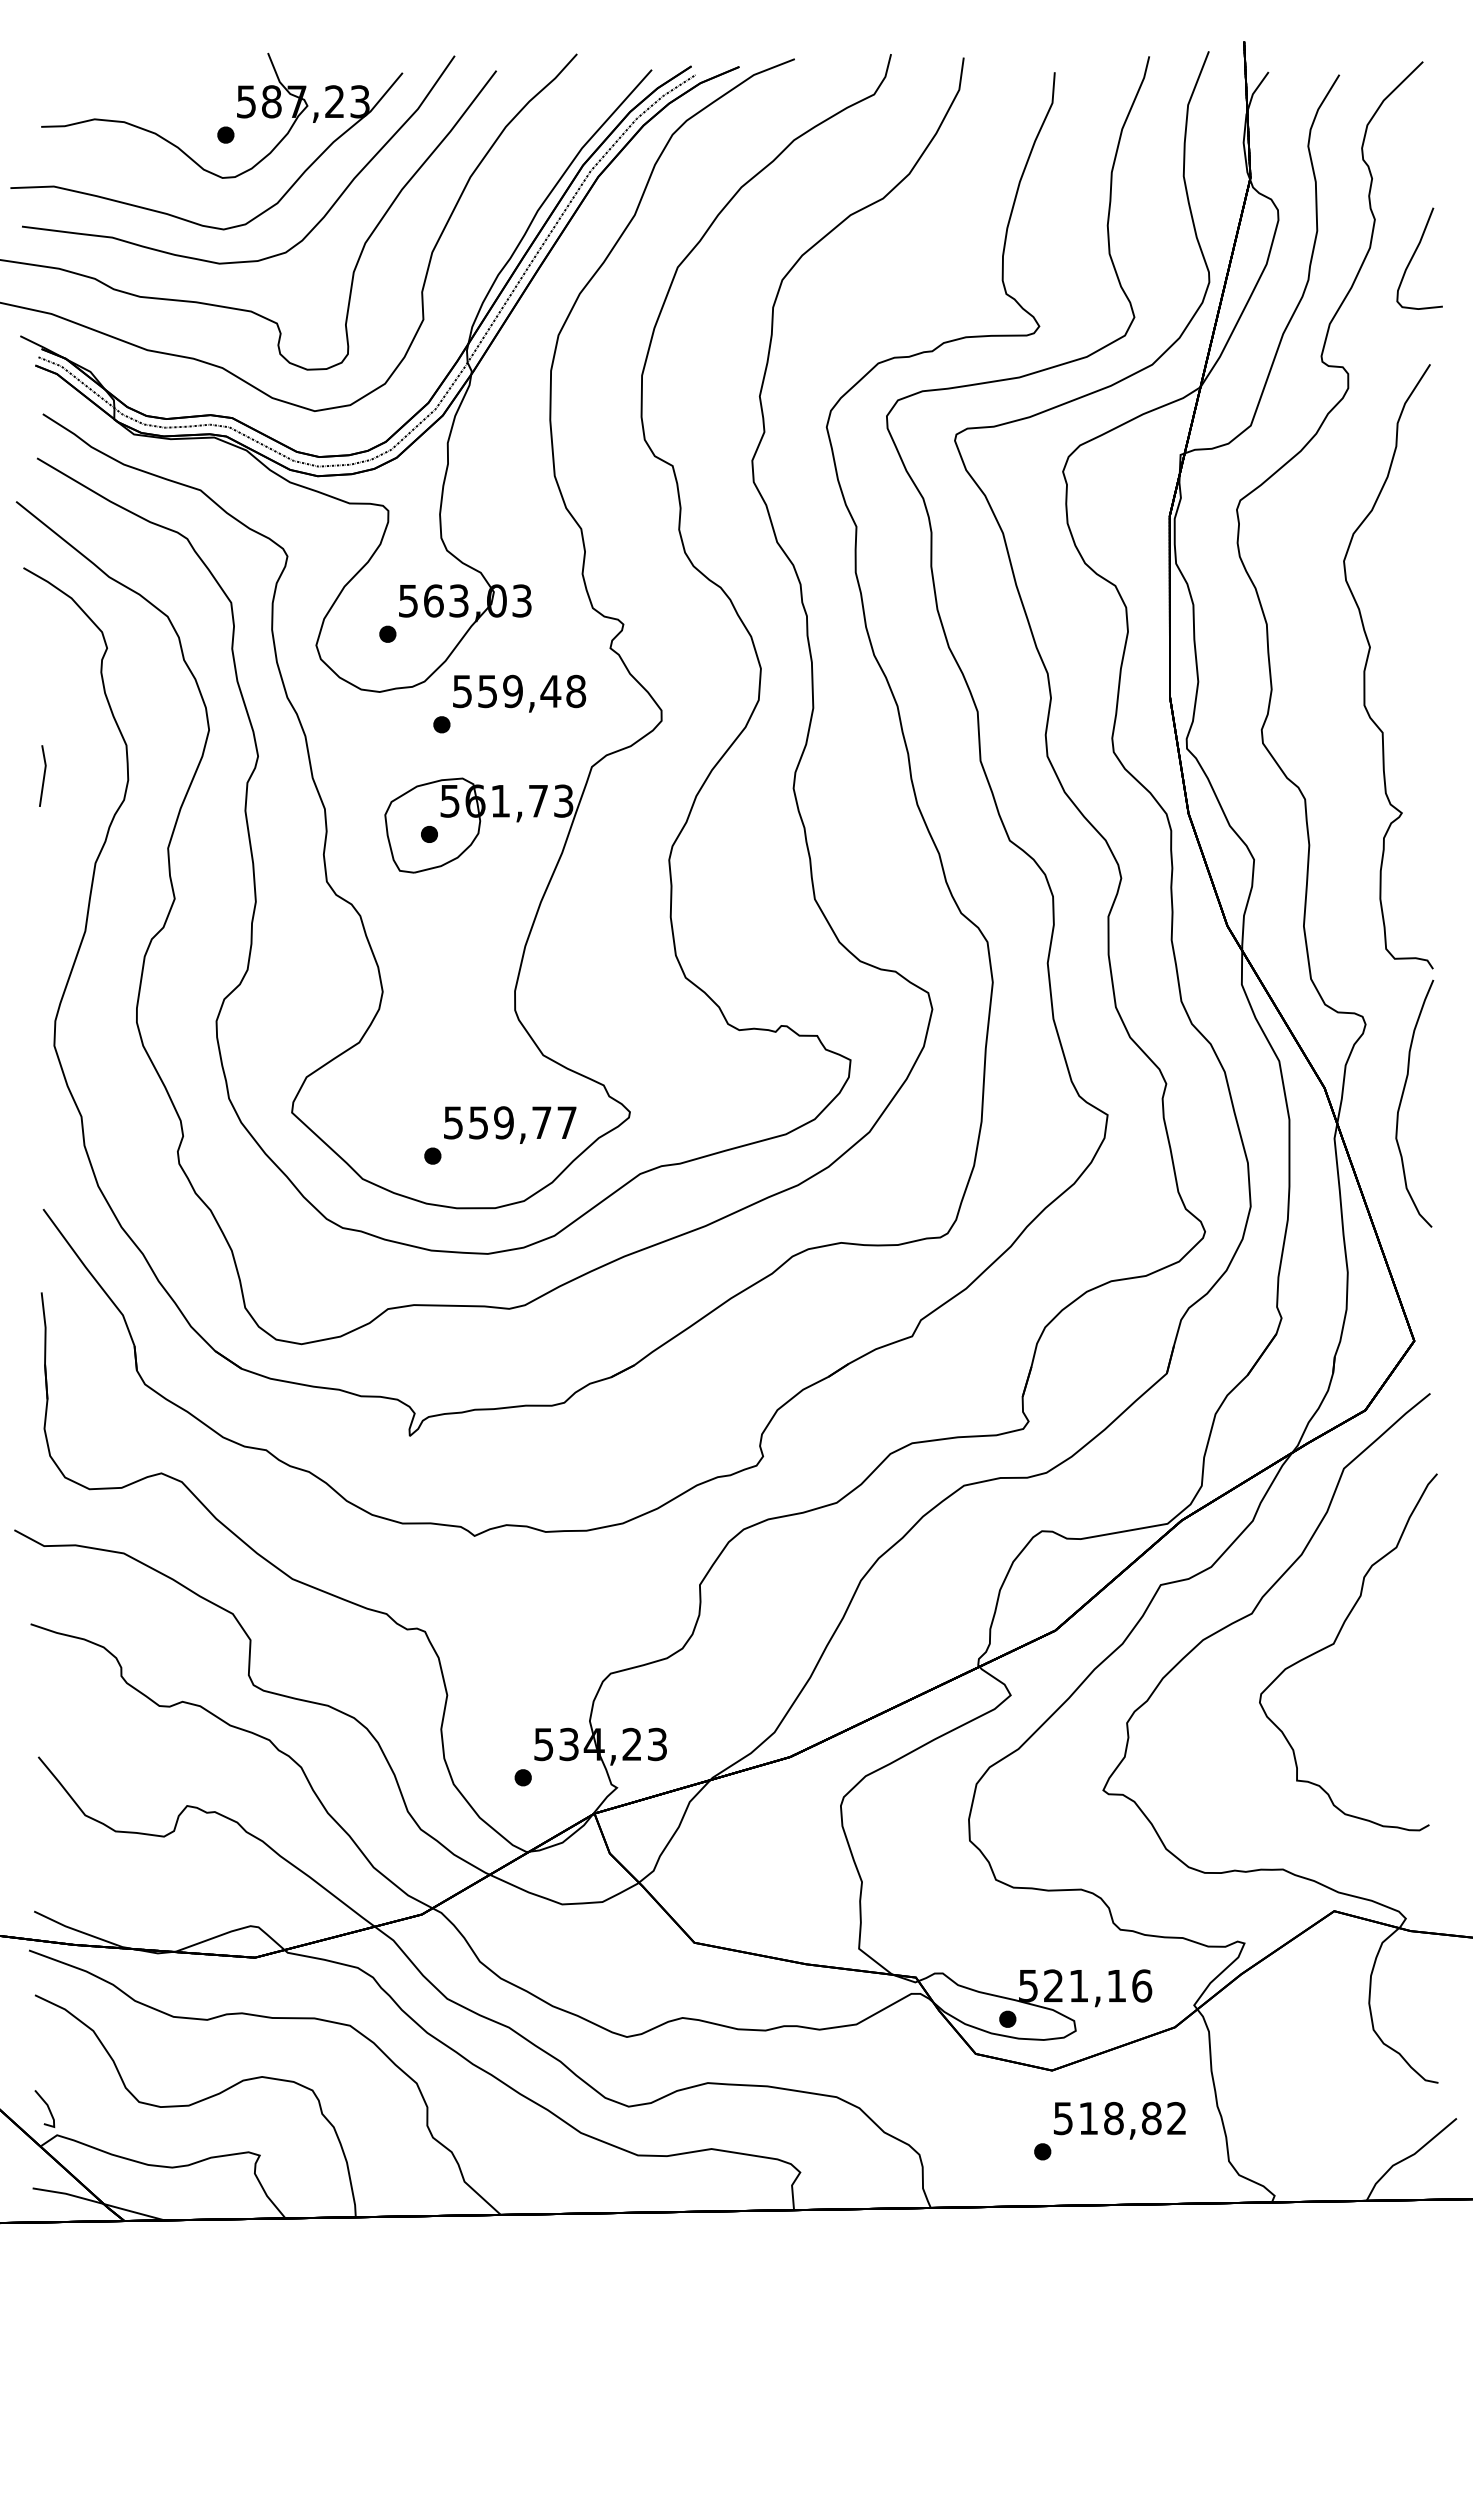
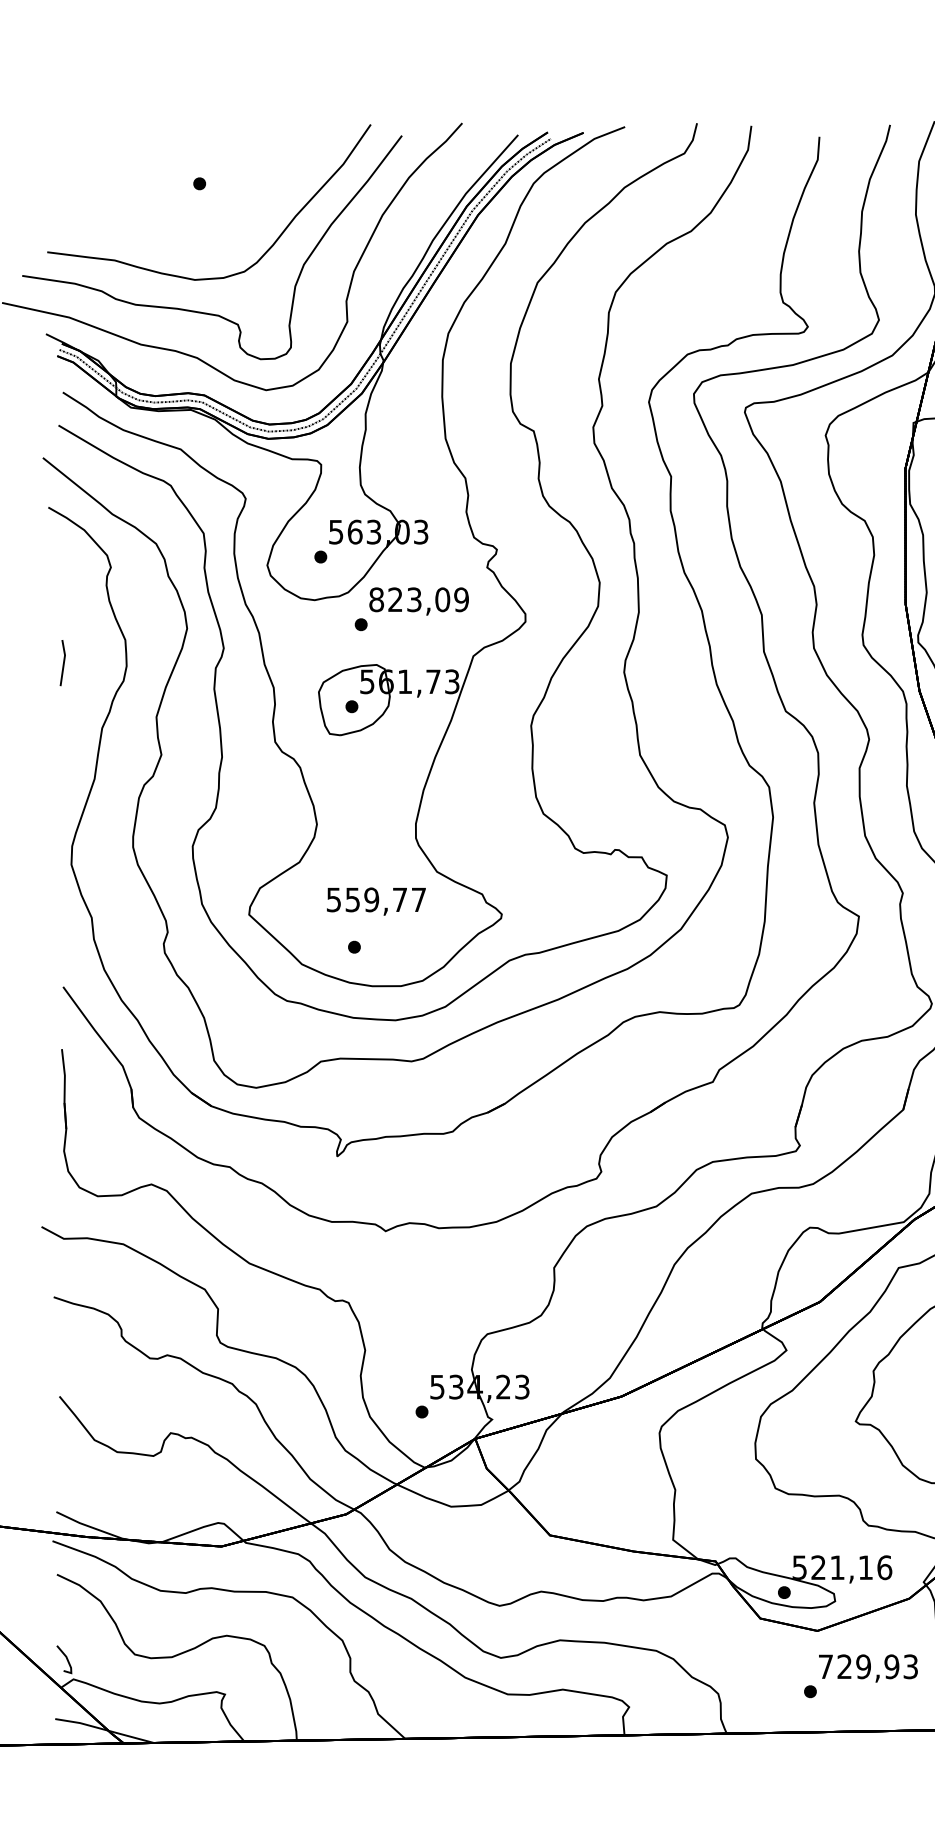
part: (191, 157) -> (173, 200), removed
text: (519, 691) -> (419, 599), 559,48 -> 823,09
text: (510, 1124) -> (376, 901), moved
text: (1119, 2118) -> (867, 1666), 518,82 -> 729,93

